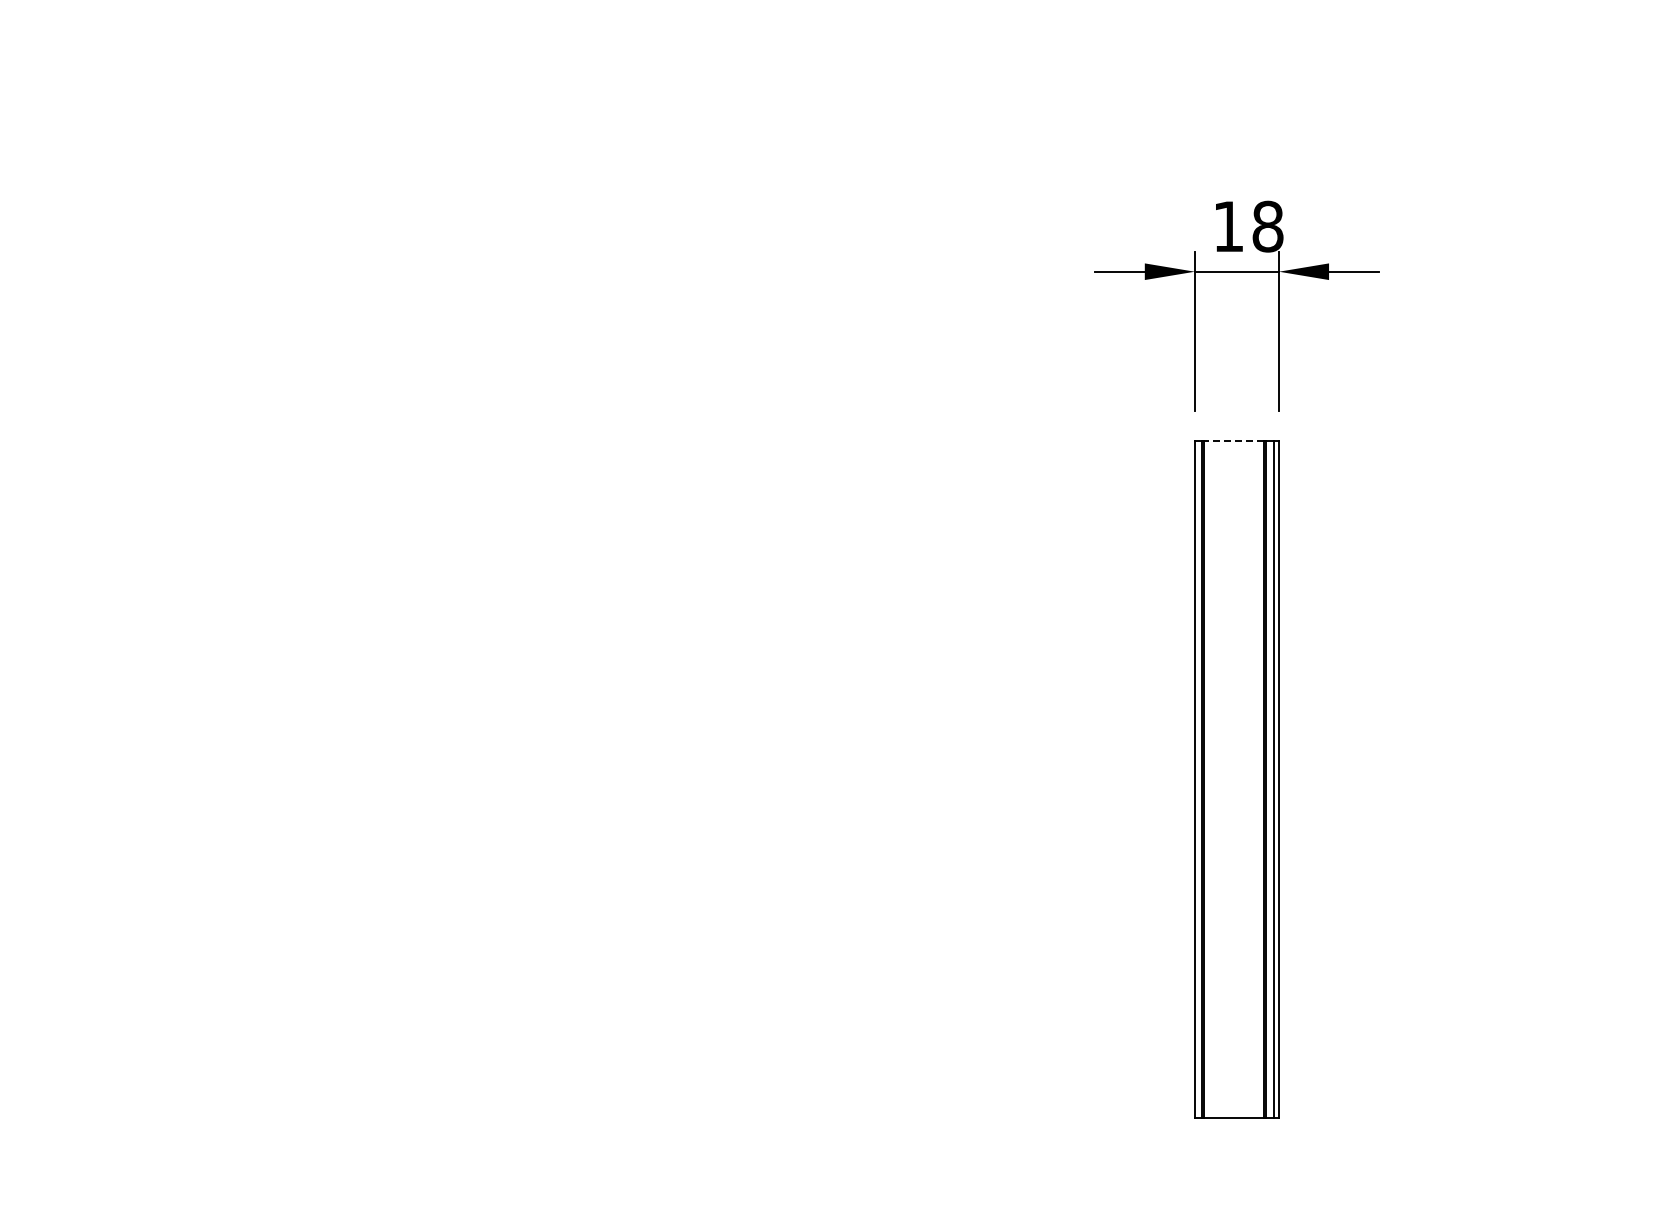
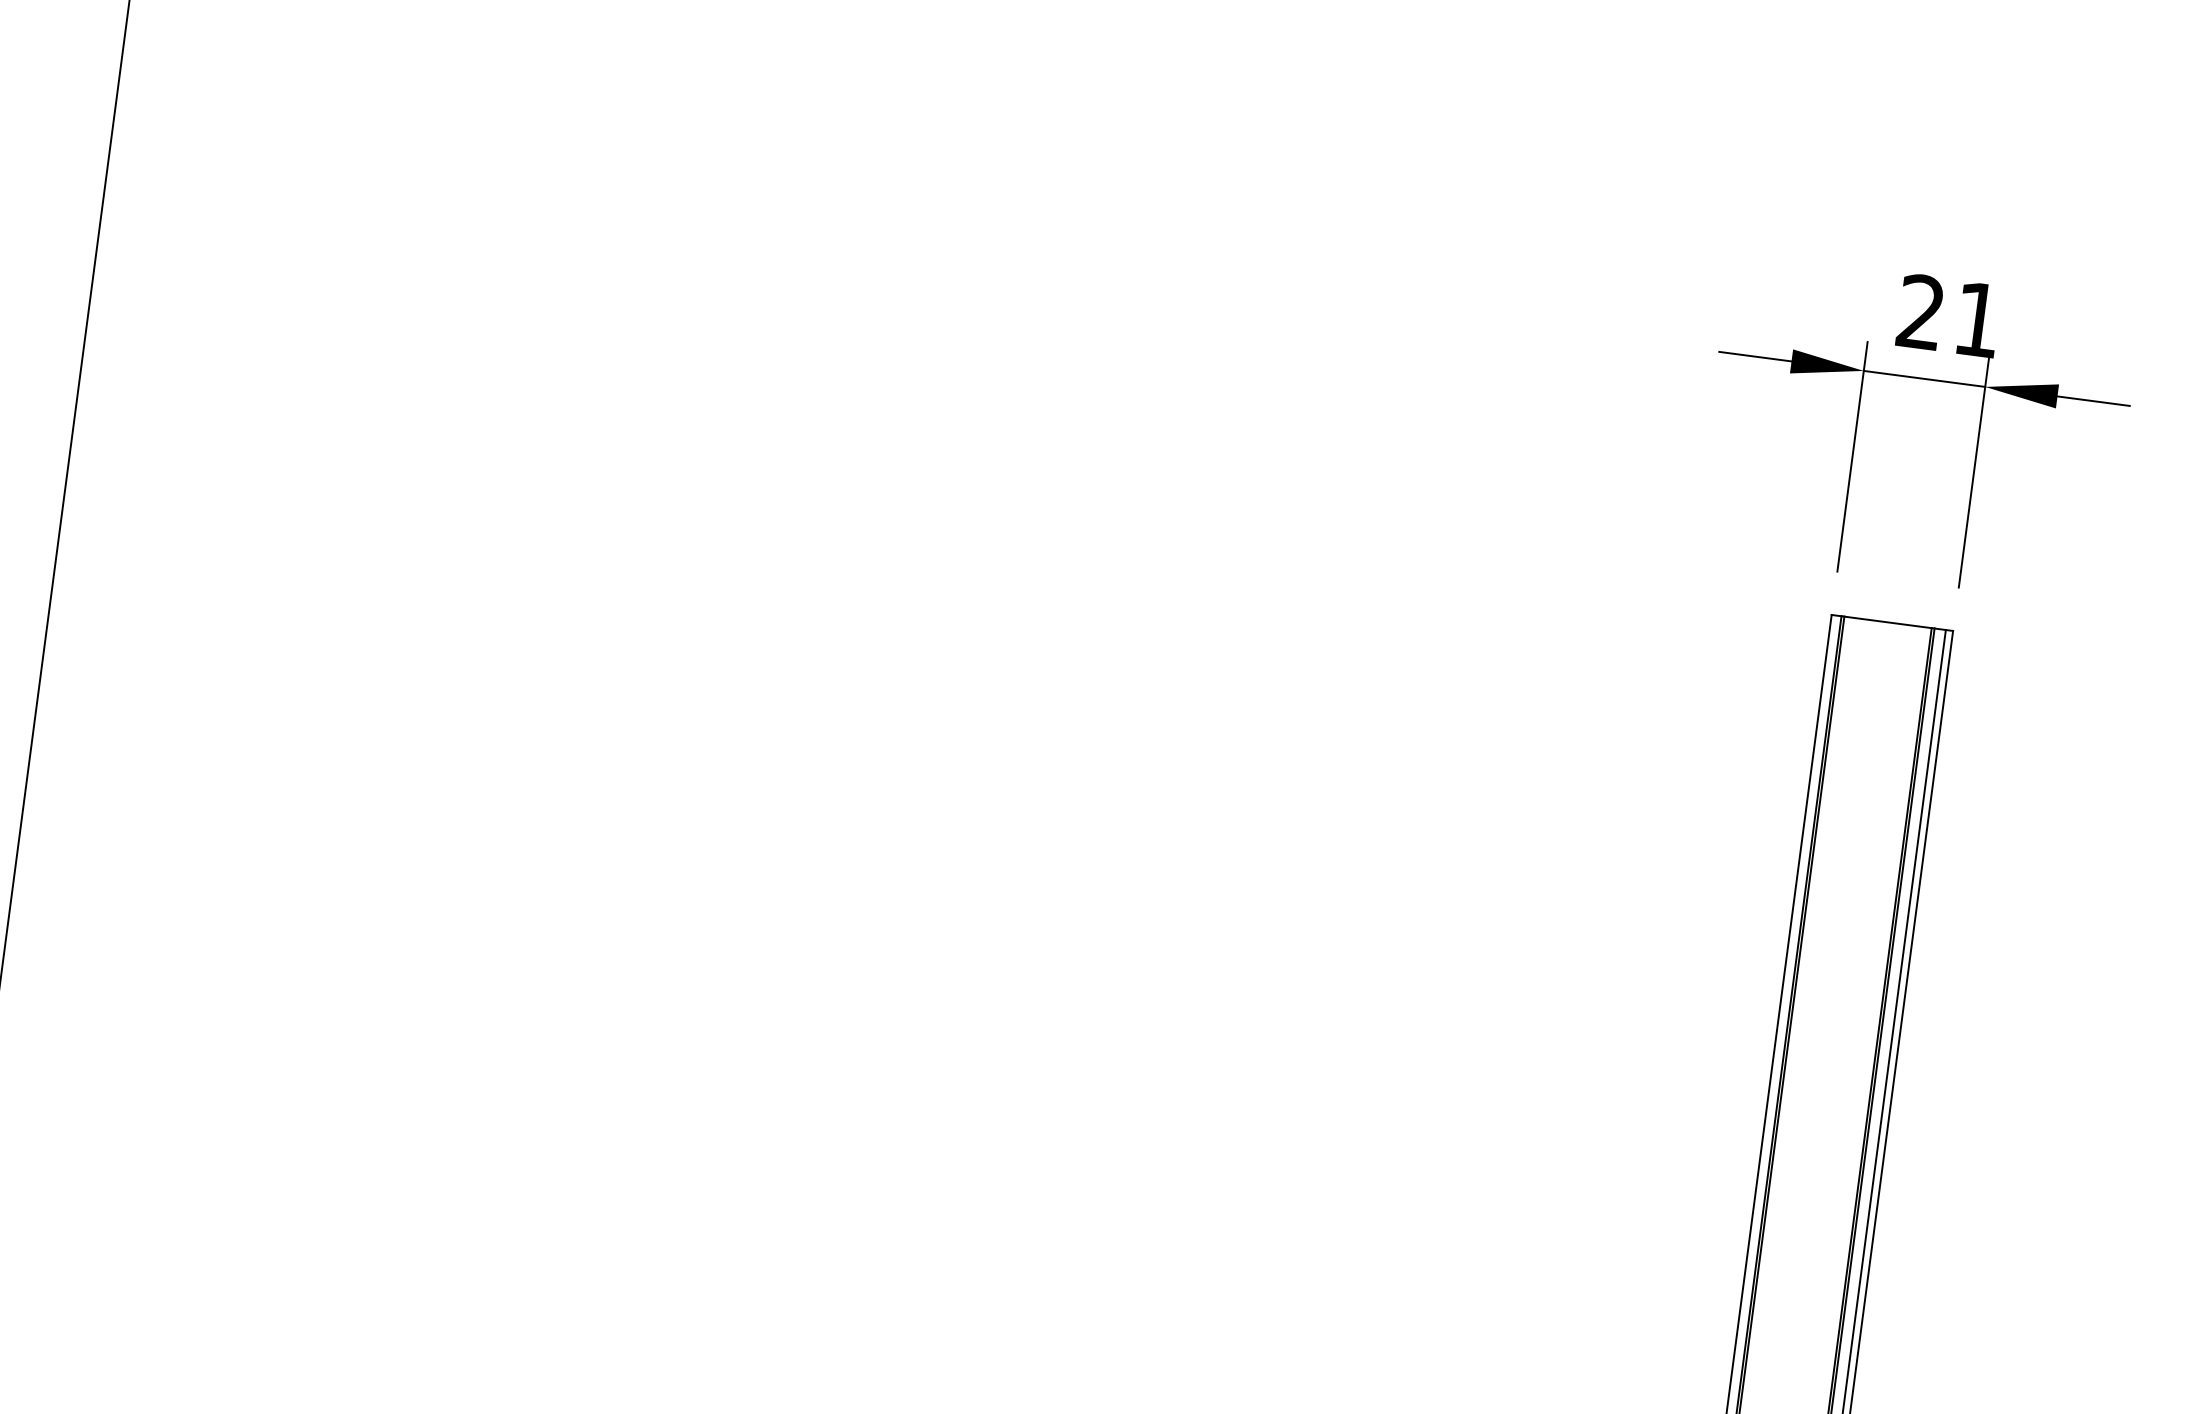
text: (1248, 226) -> (1949, 315), 18 -> 21
line: (1233, 440) -> (1887, 621), dashed -> solid

